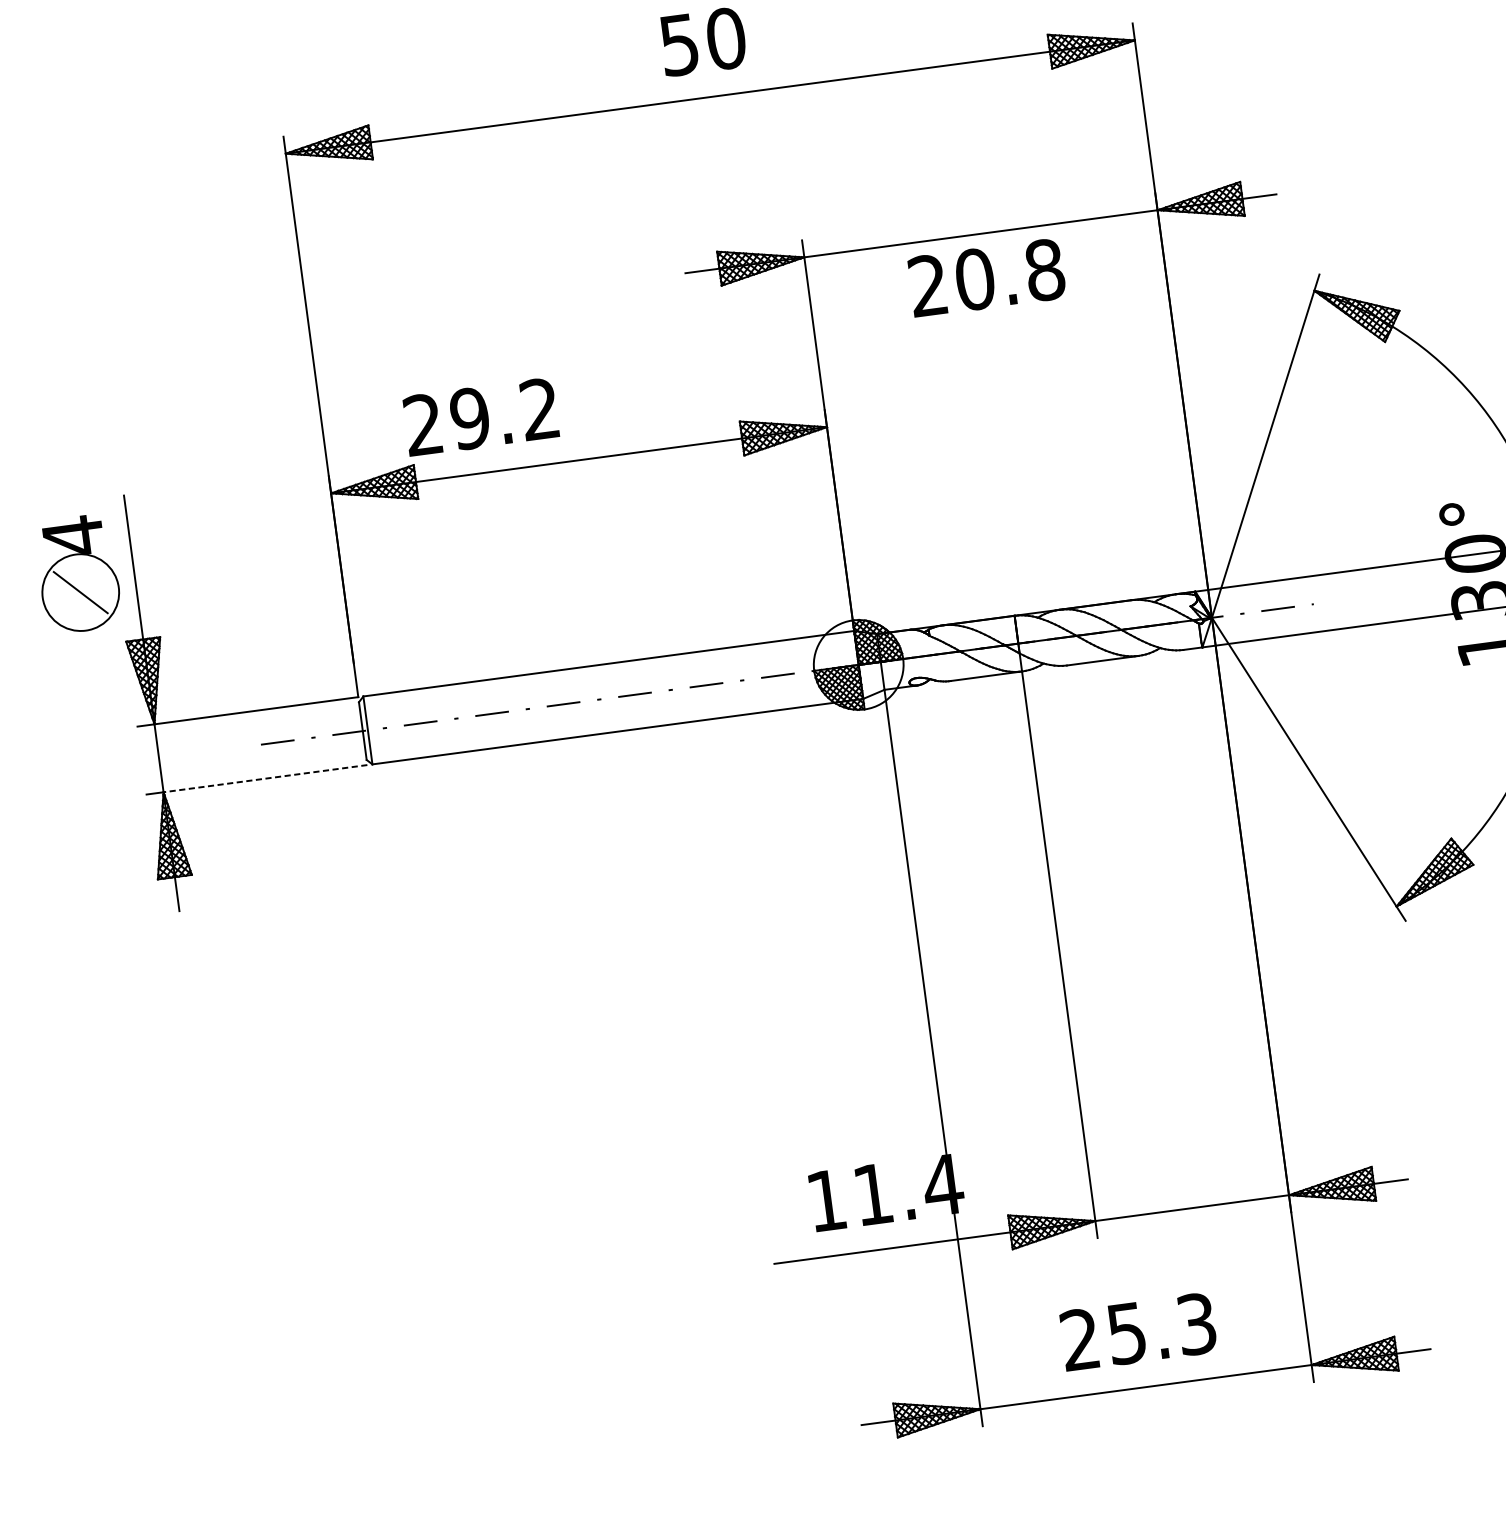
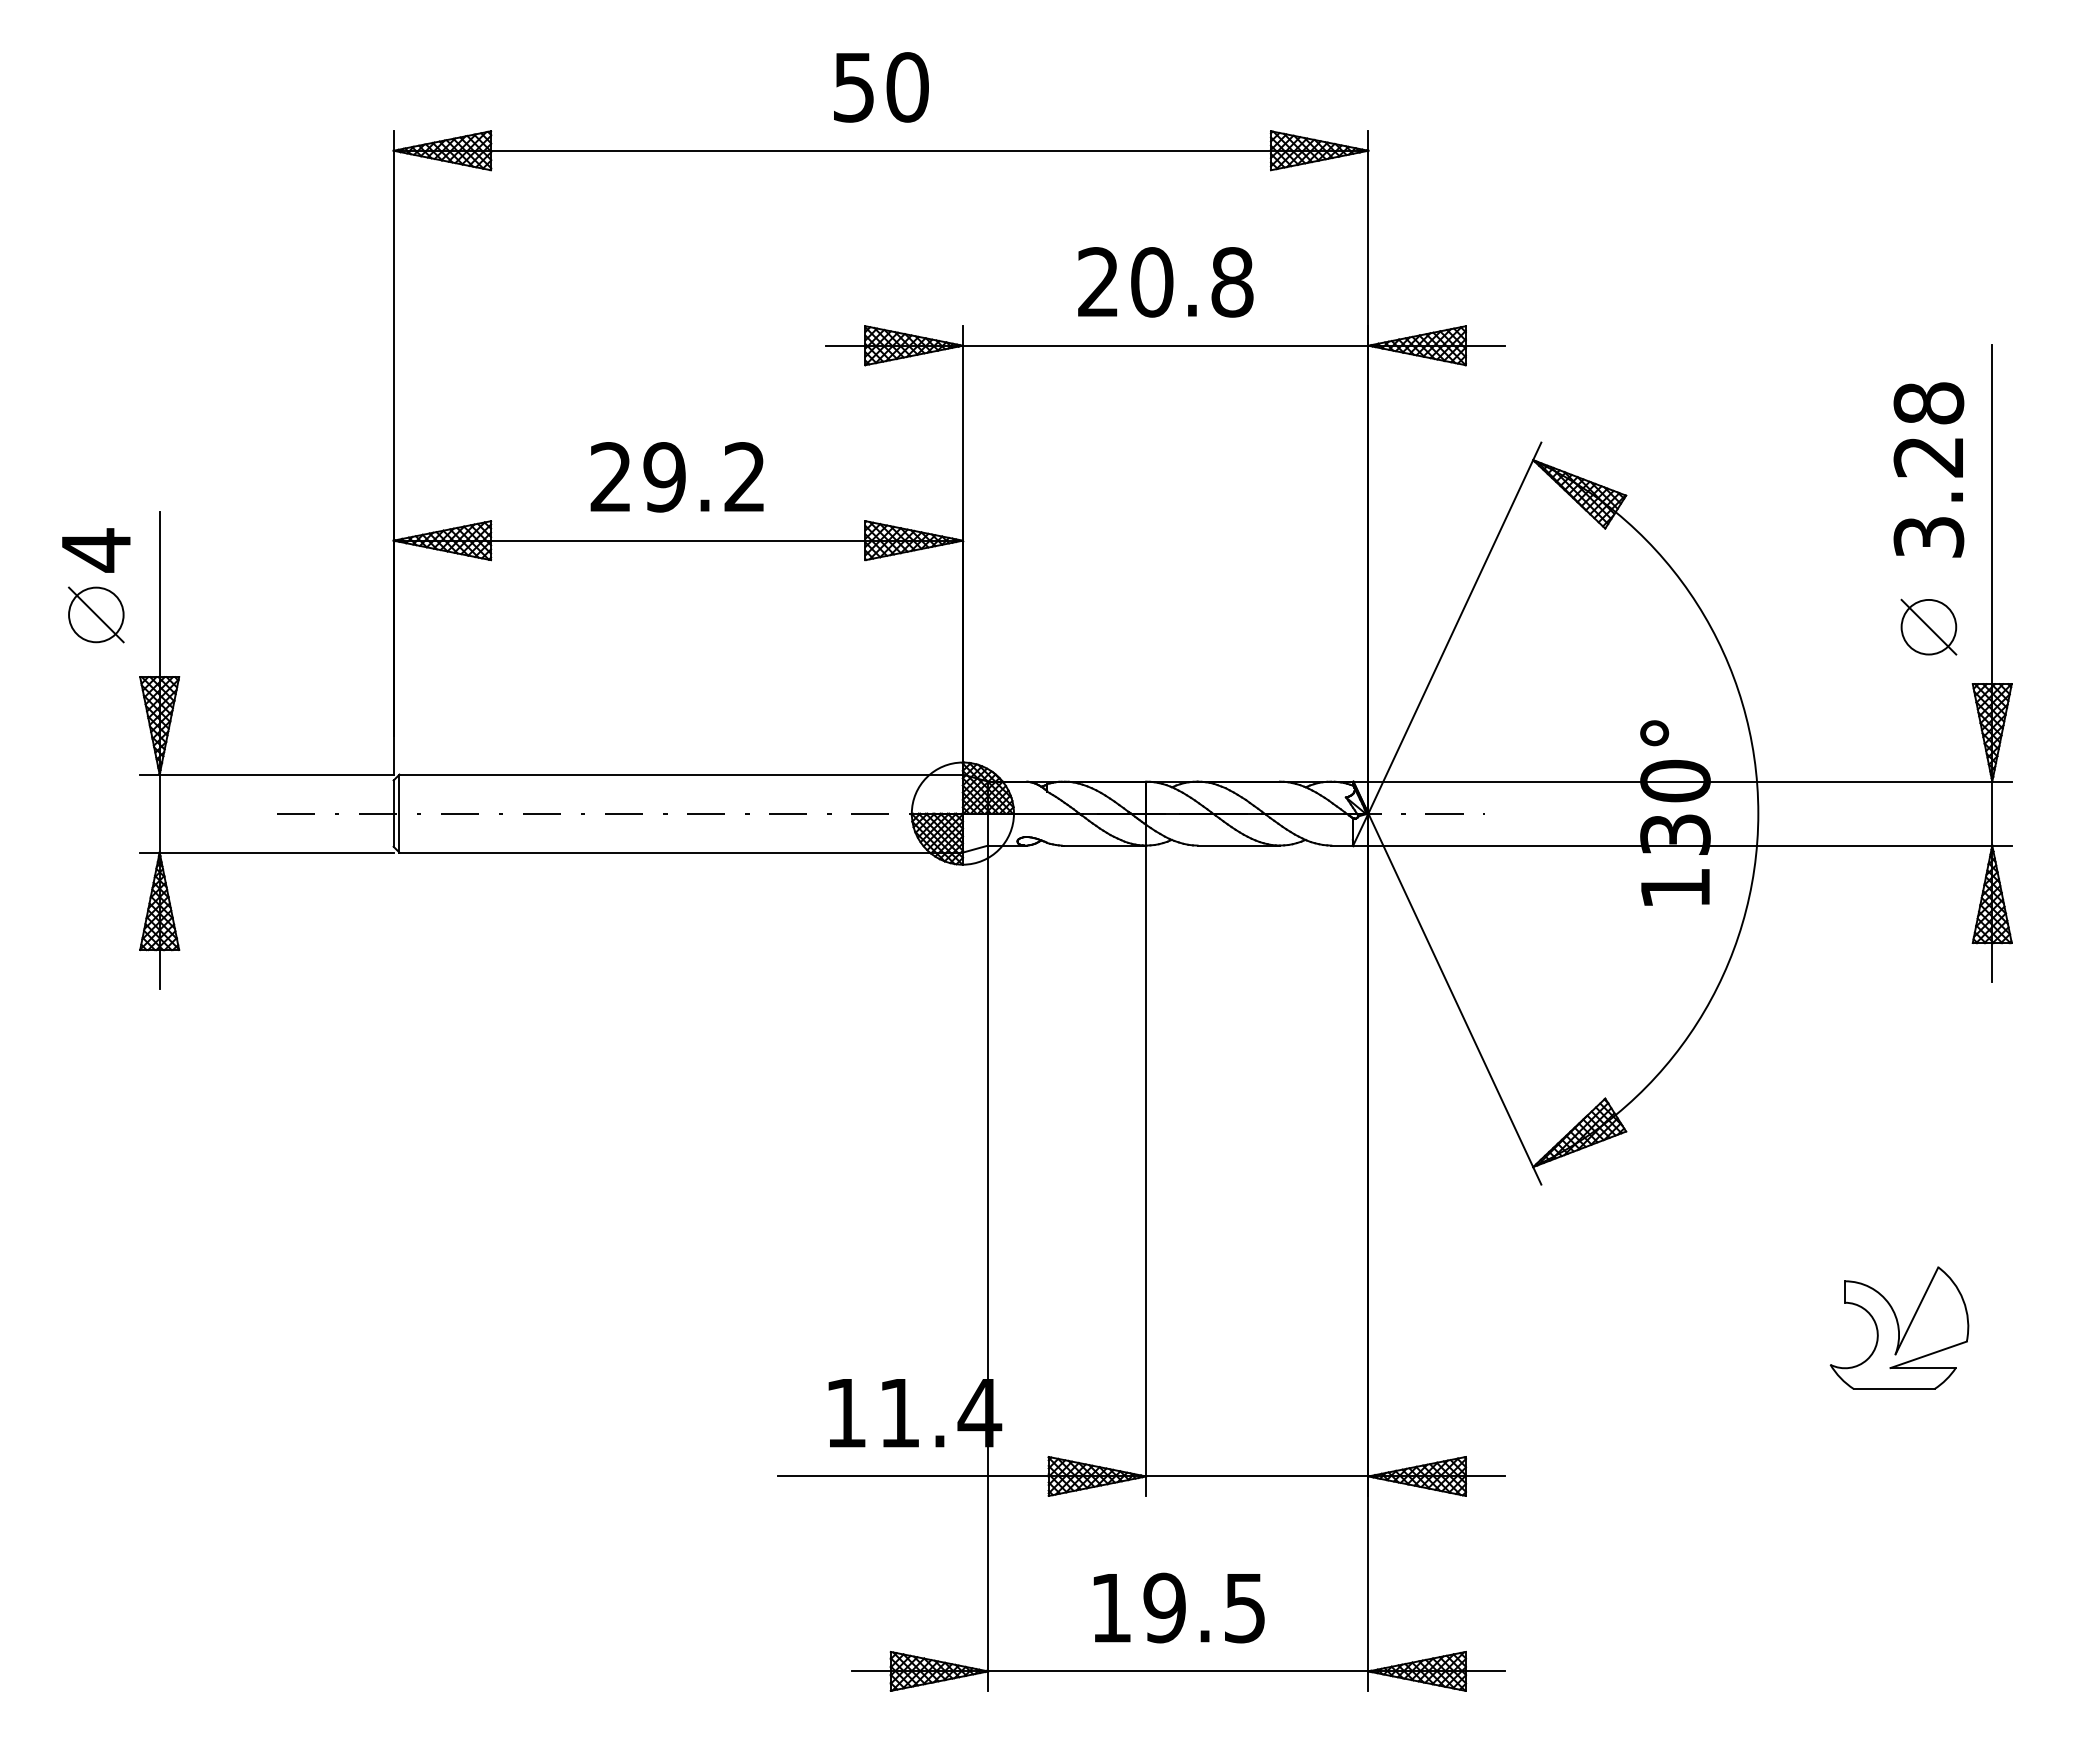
text: (986, 278) -> (1165, 282), moved
text: (480, 417) -> (676, 477), moved
circle: (80, 592) -> (96, 614), size x0.62
line: (265, 778) -> (276, 852), dashed -> solid
text: (1137, 1331) -> (1177, 1607), 25.3 -> 19.5

